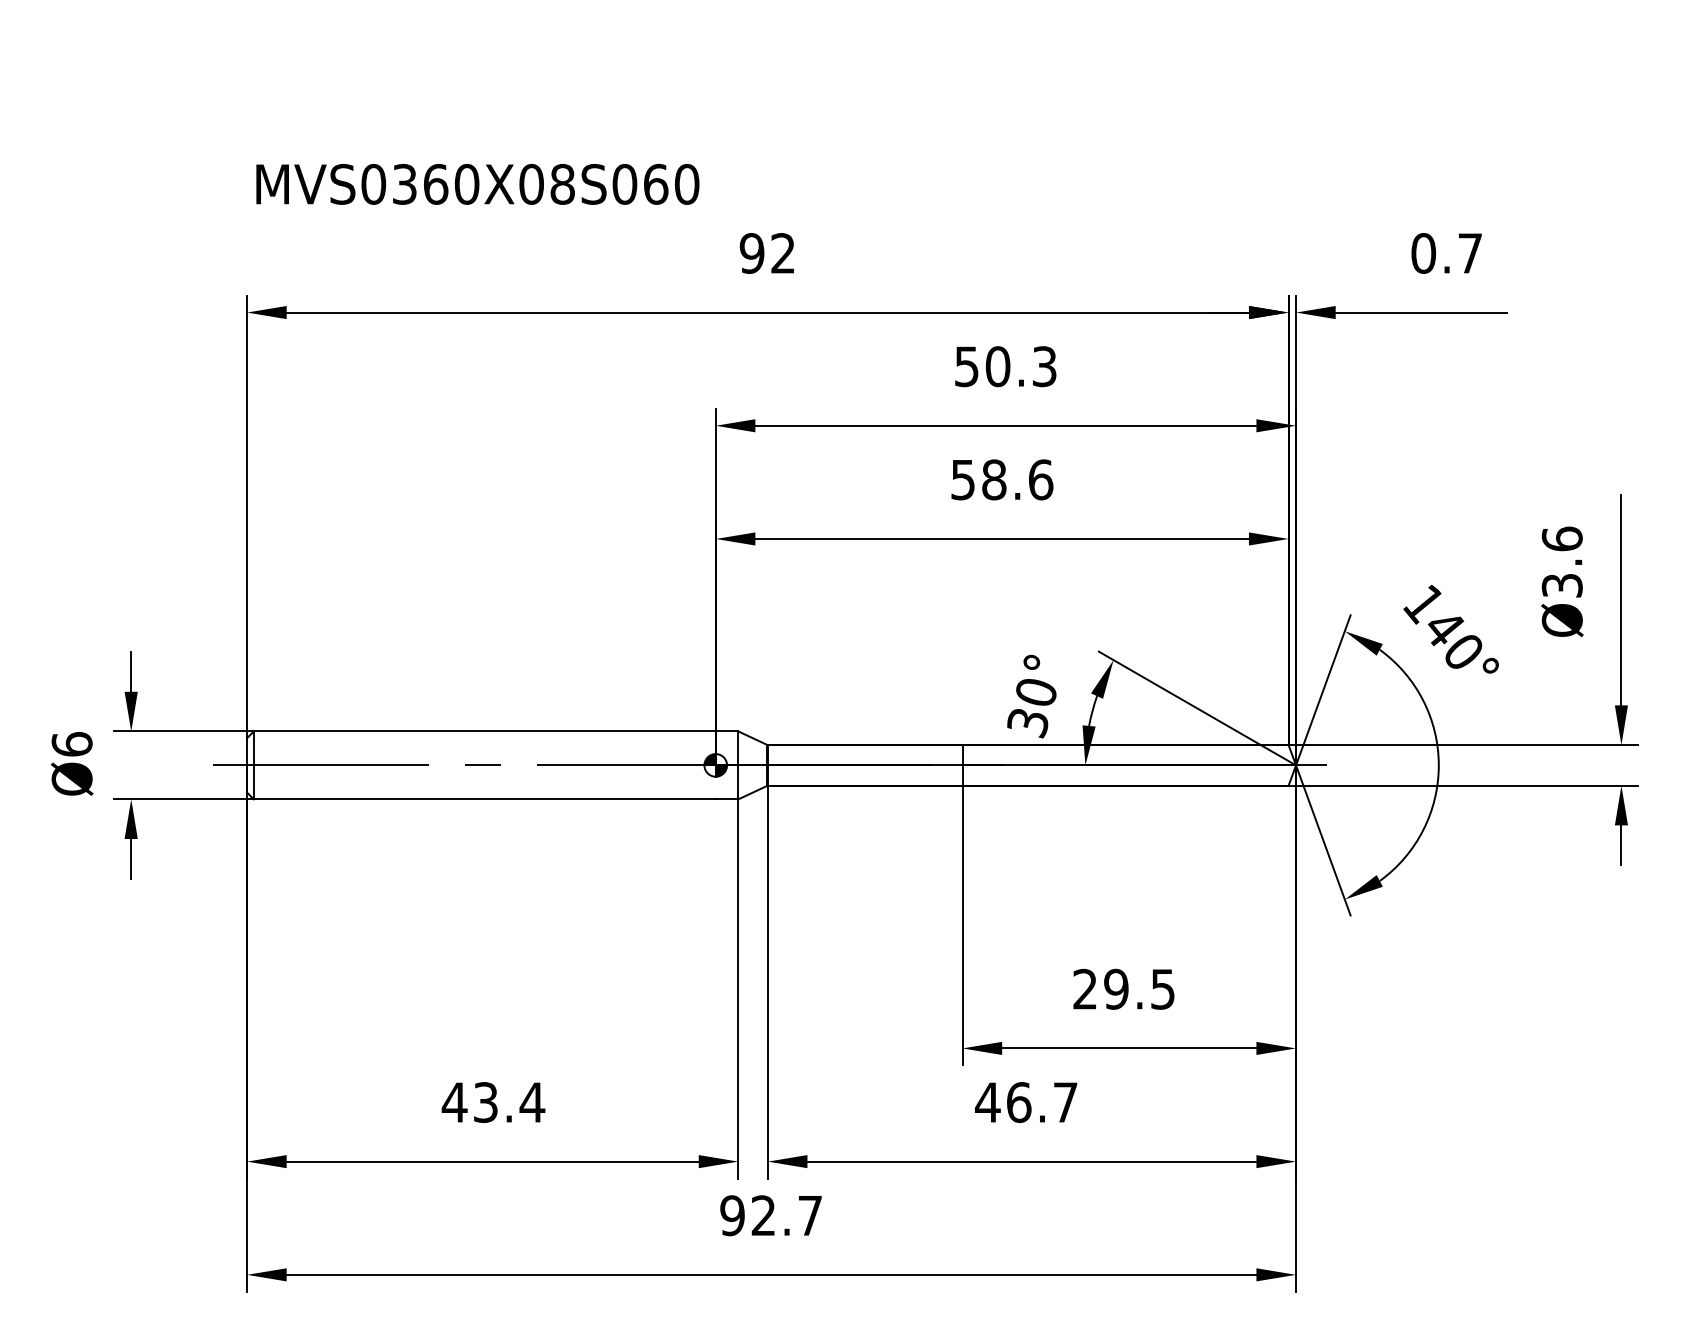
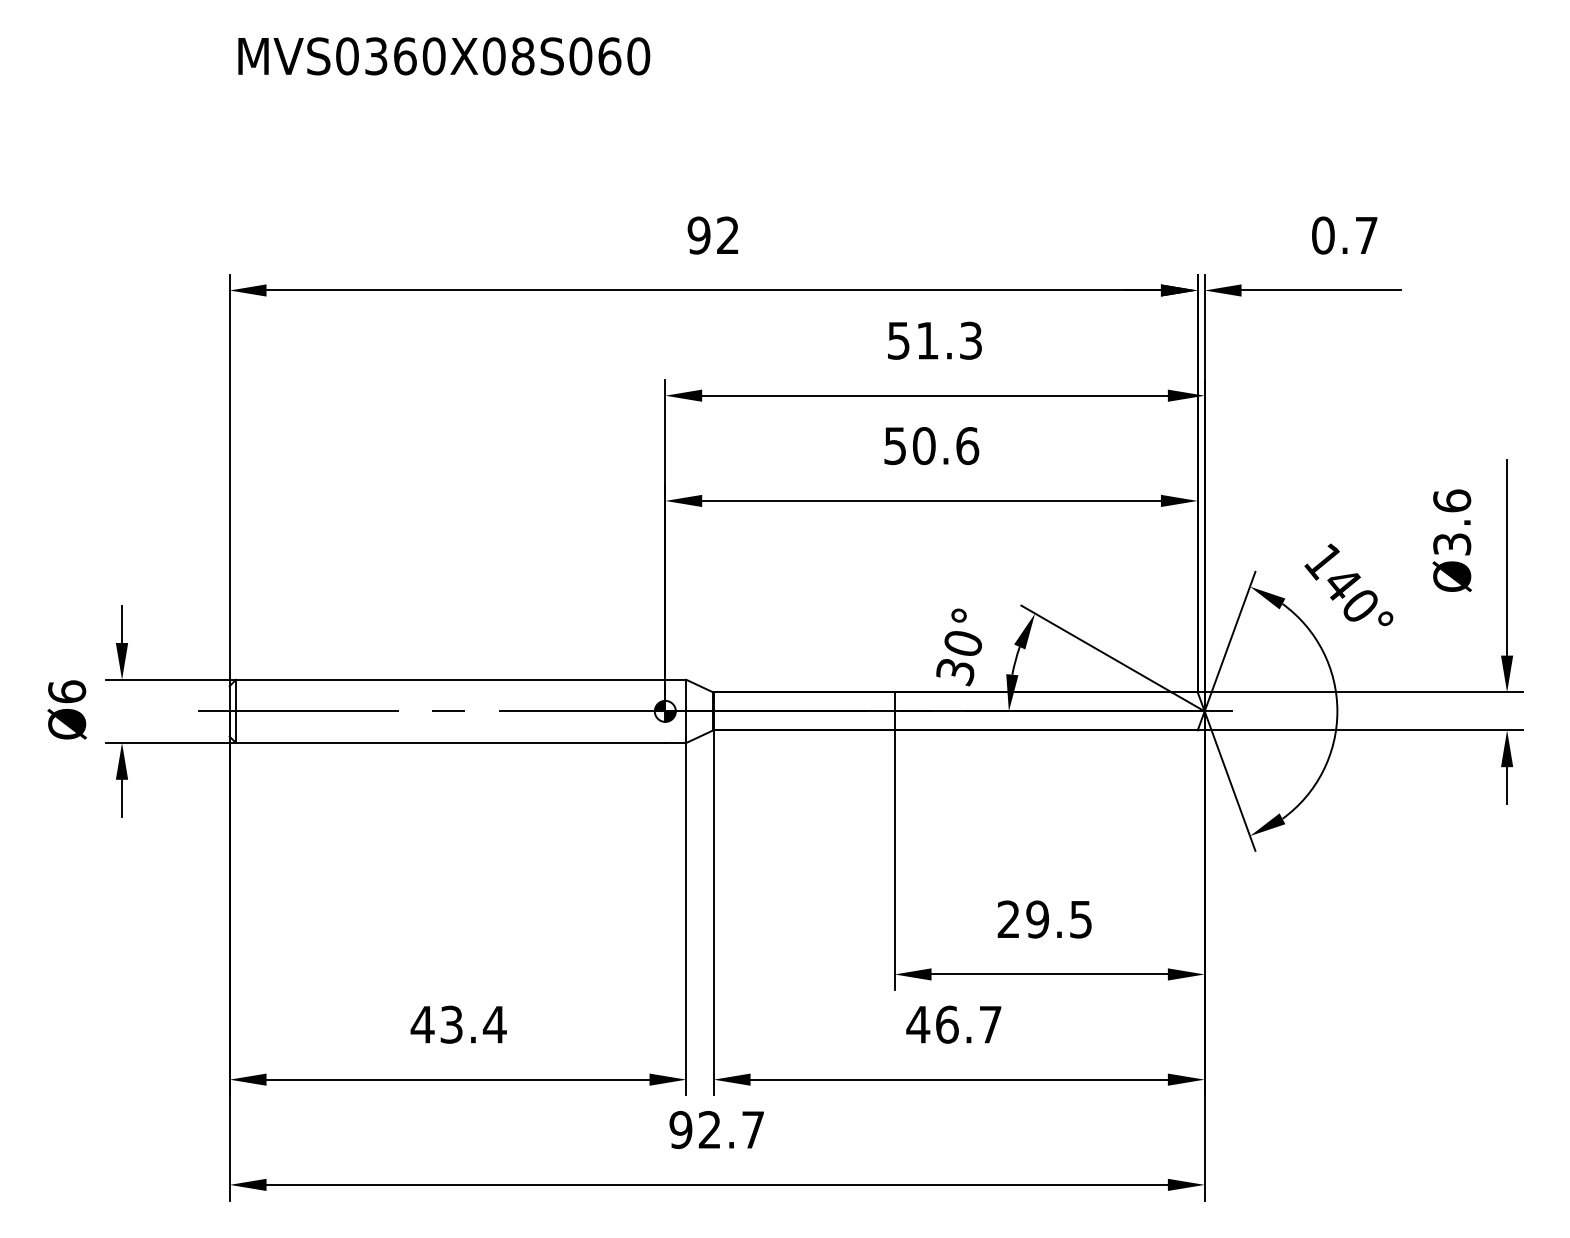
text: (478, 184) -> (444, 56), moved
text: (997, 366) -> (927, 340), 50.3 -> 51.3
text: (994, 479) -> (924, 445), 58.6 -> 50.6

